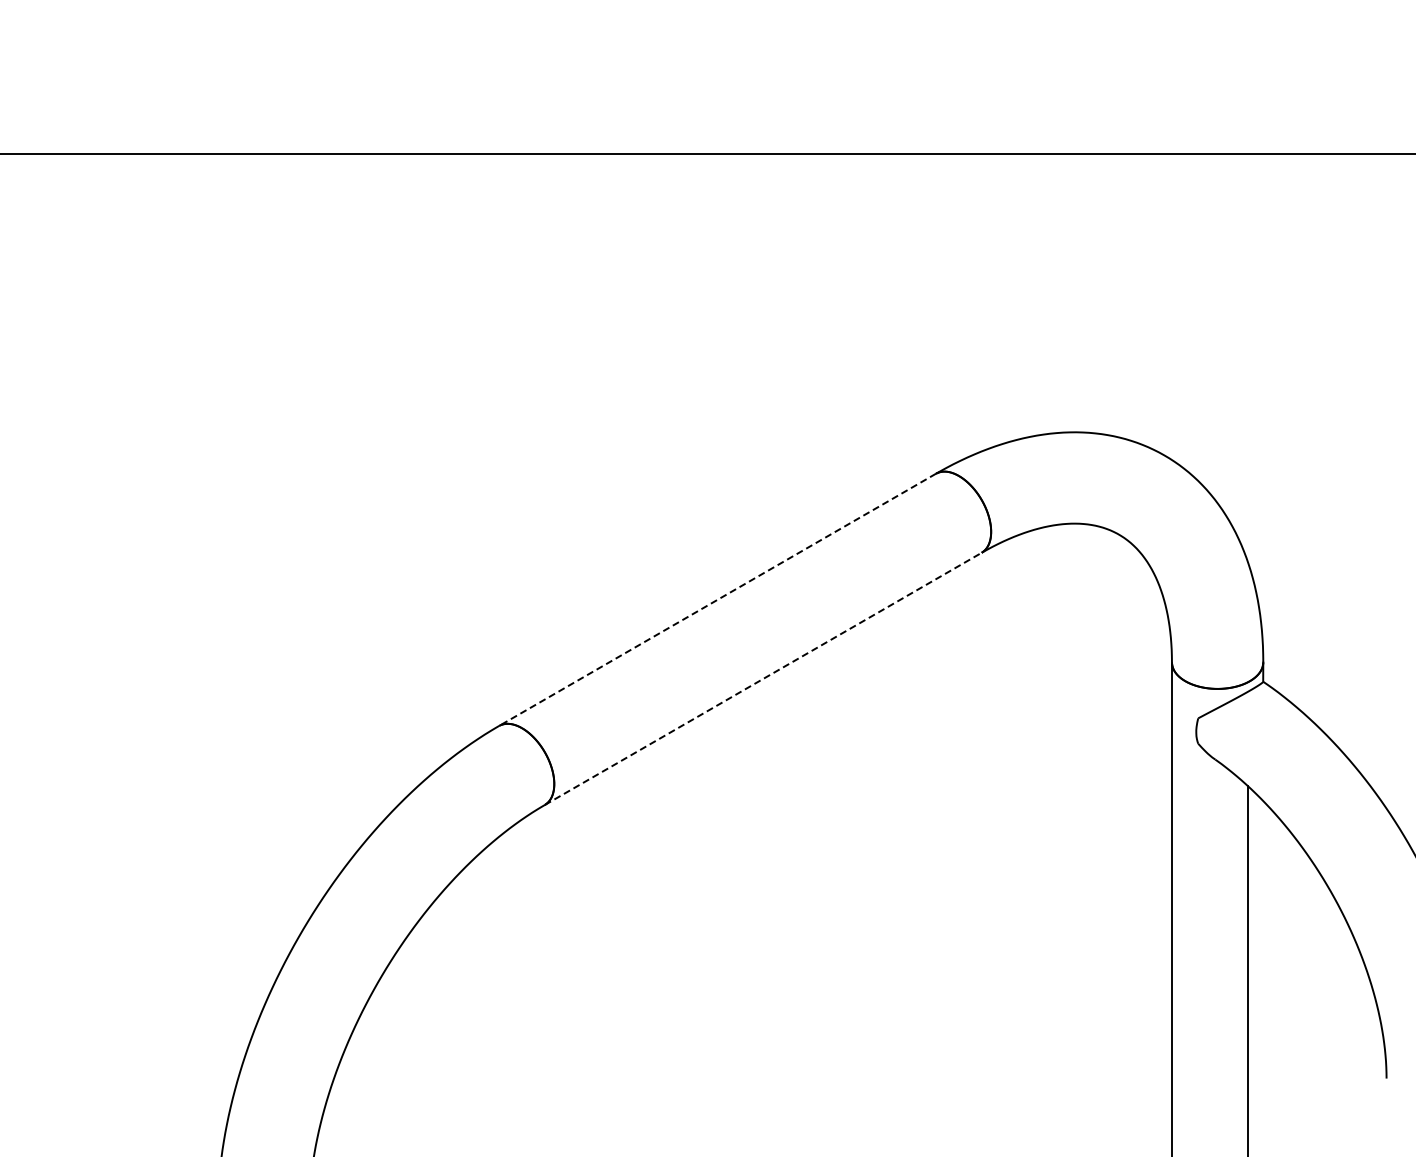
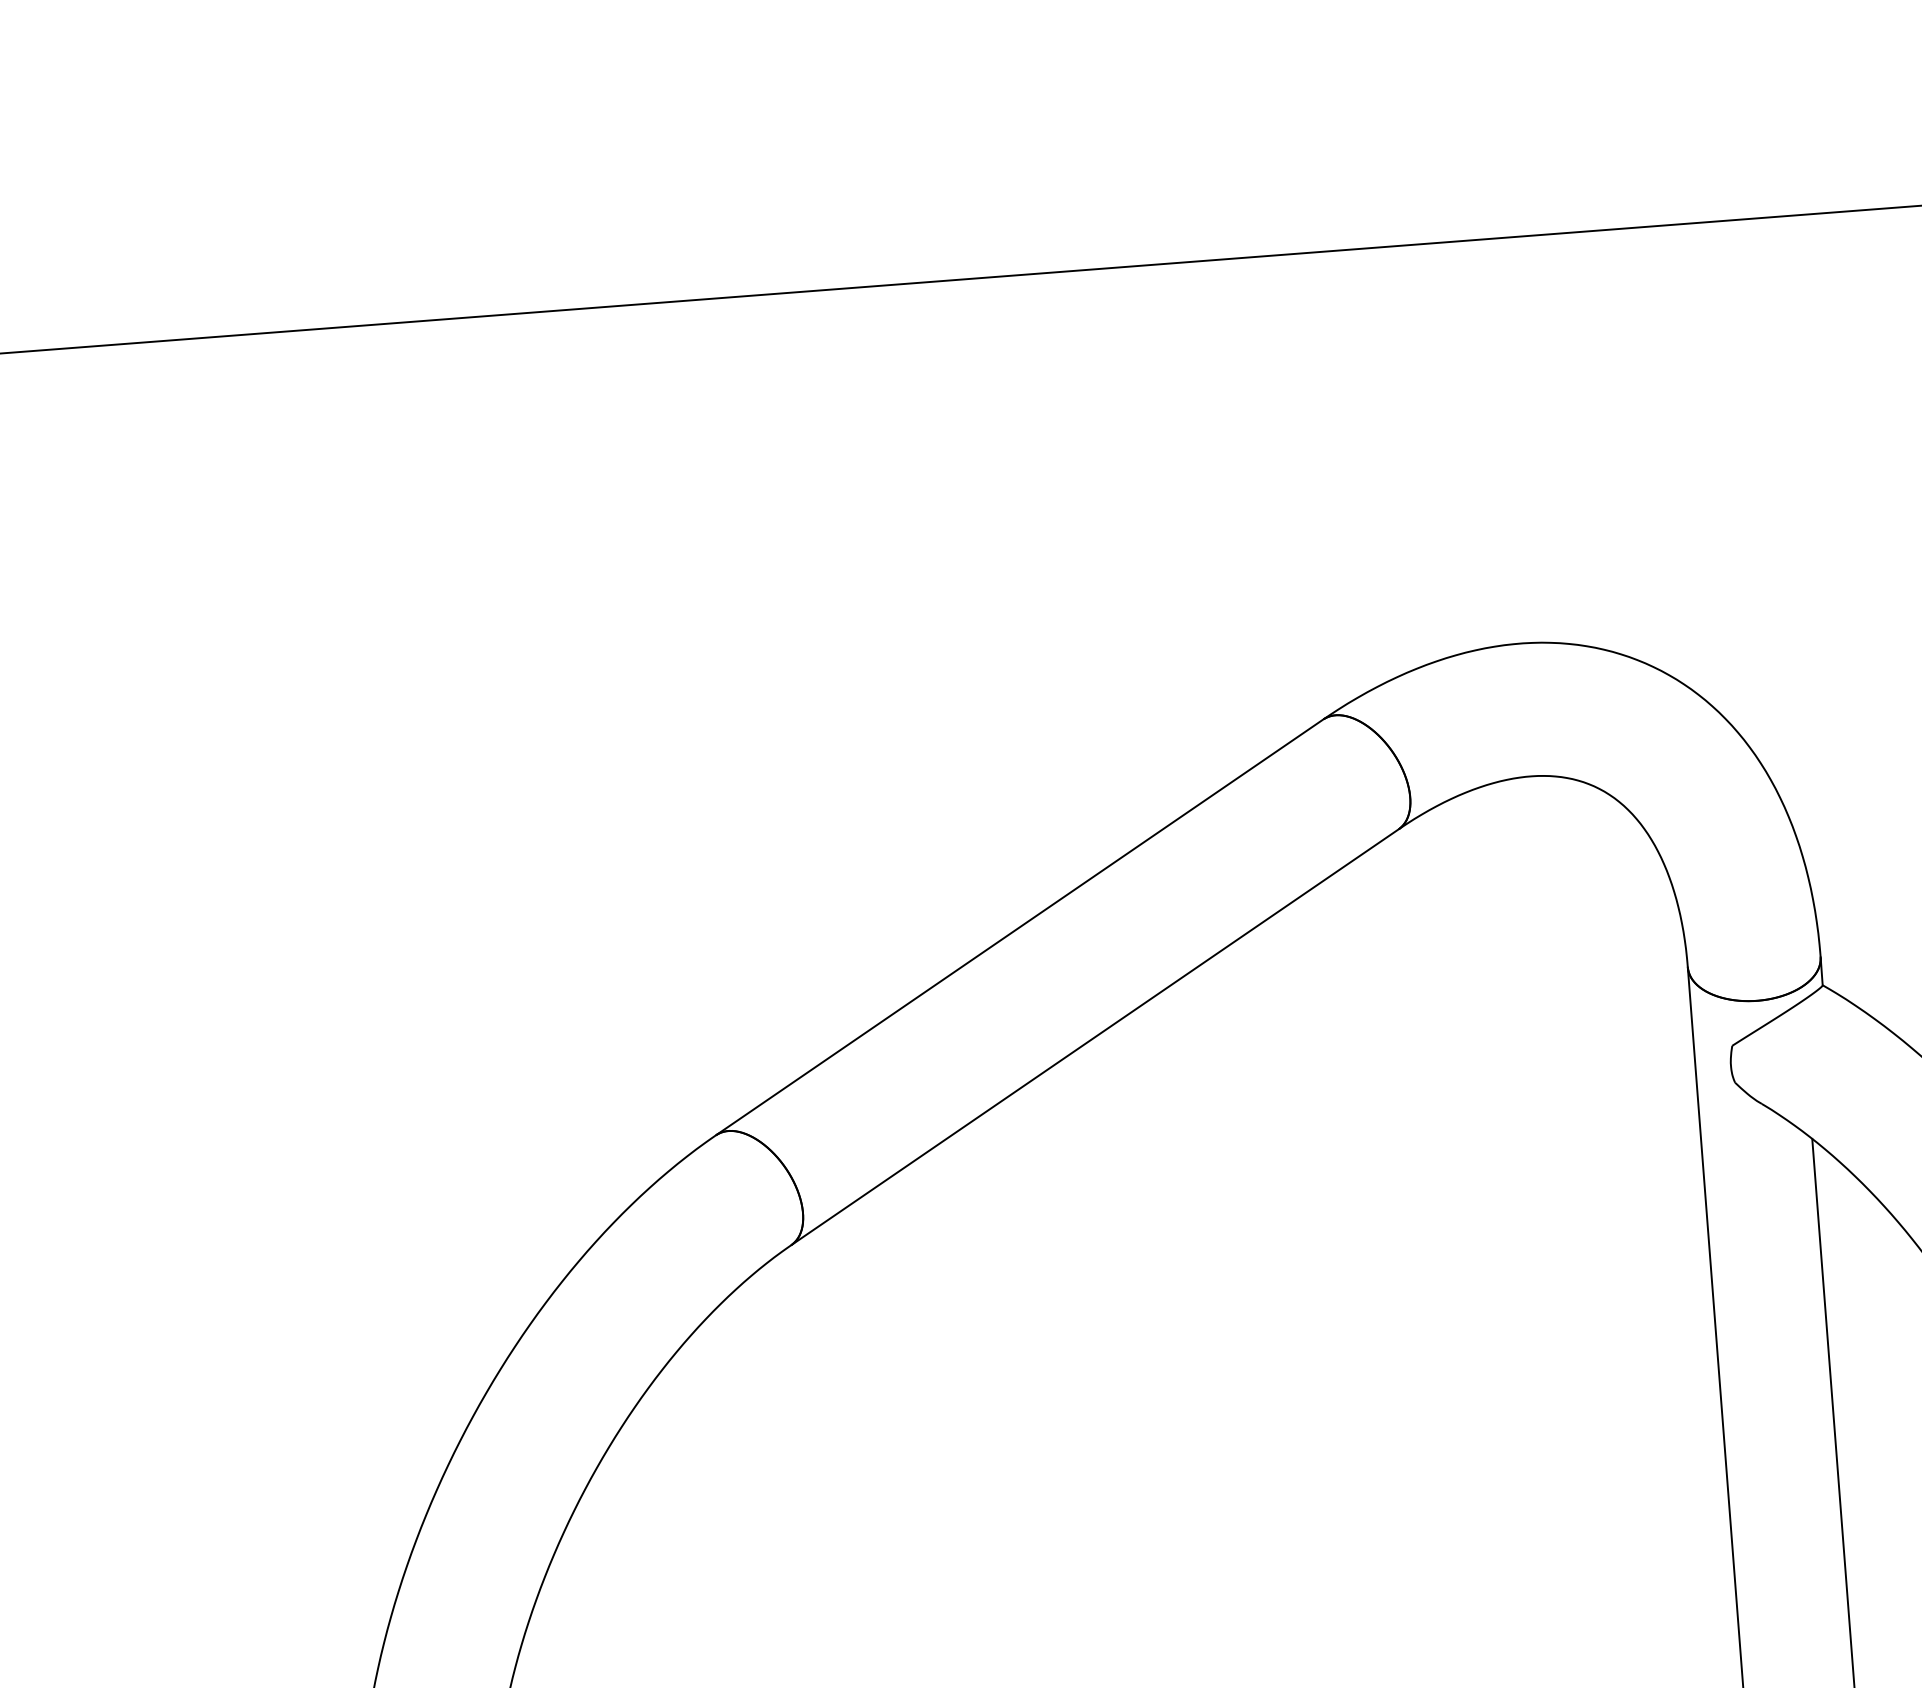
line: (717, 600) -> (1019, 928), dashed -> solid
line: (763, 678) -> (1095, 1036), dashed -> solid

